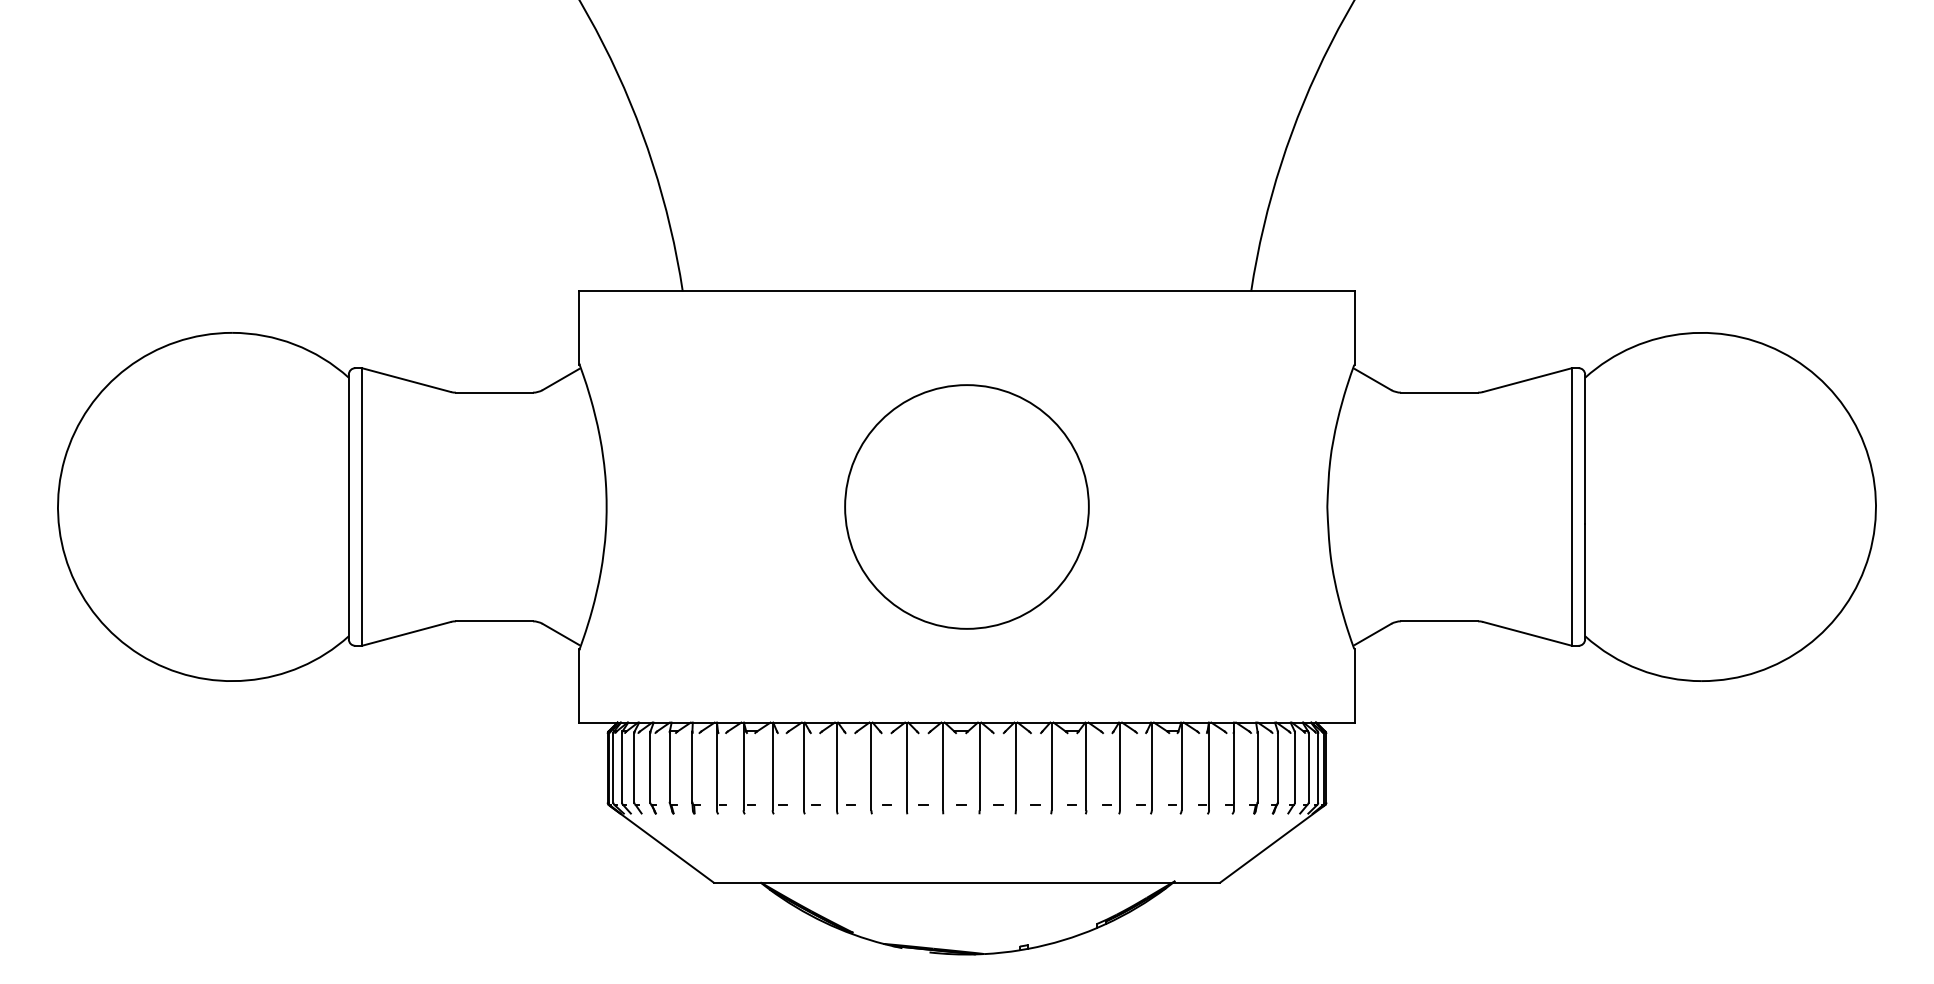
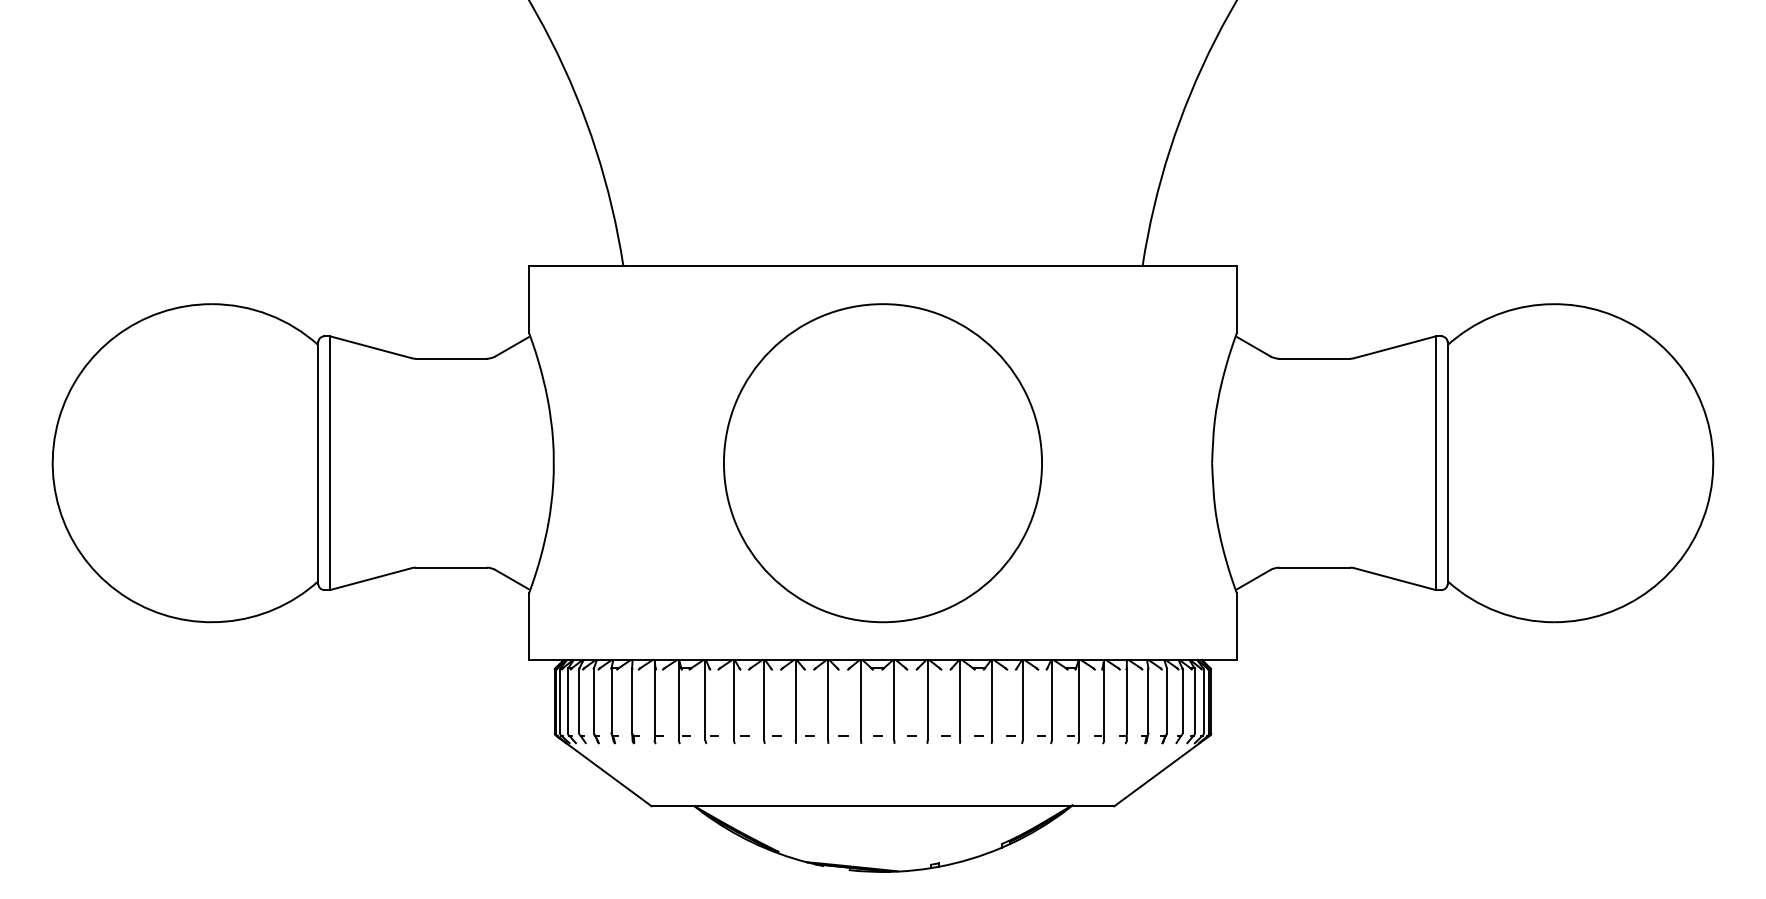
circle: (966, 506) -> (882, 462), size x1.43

